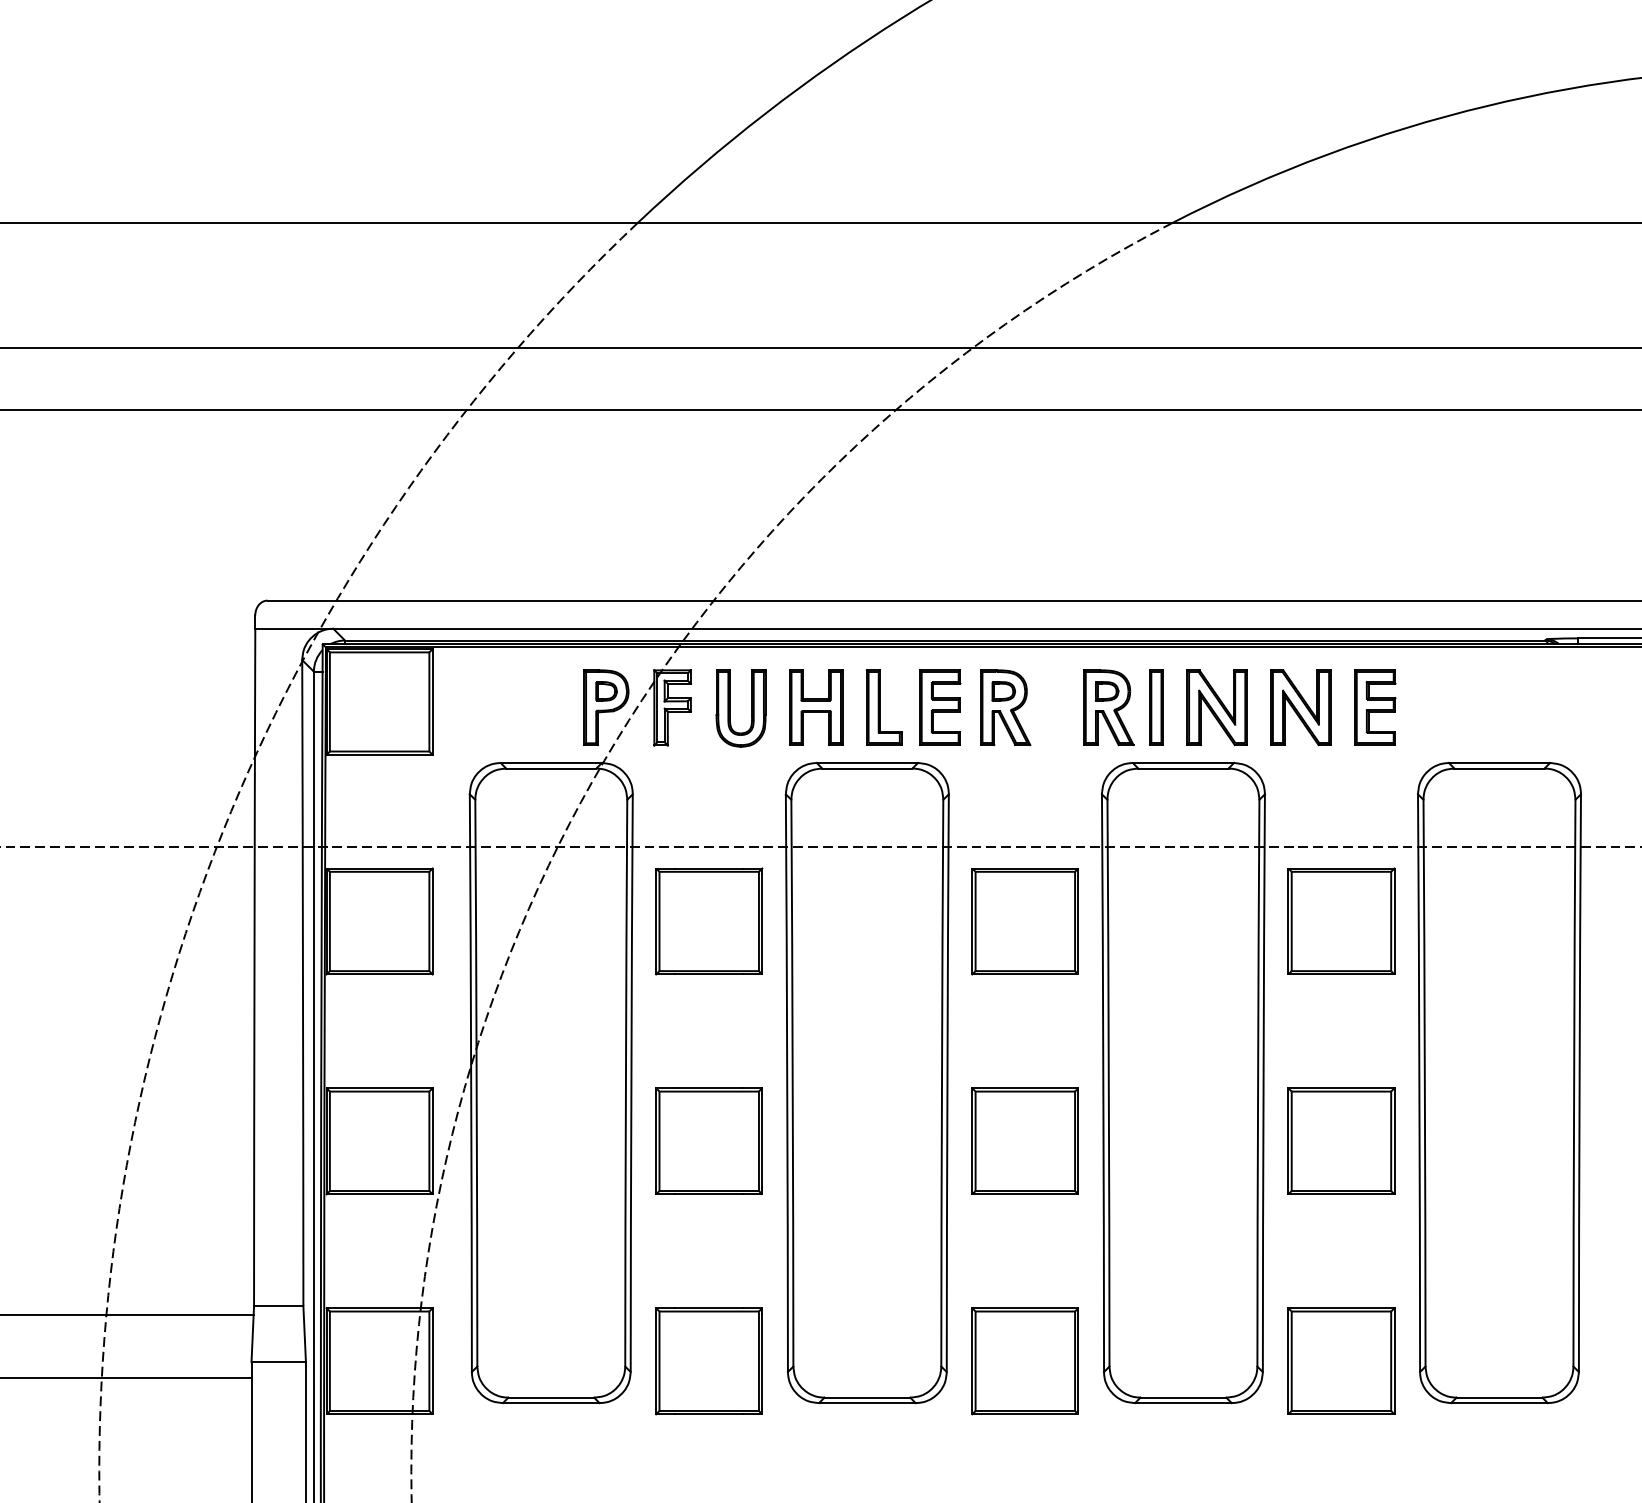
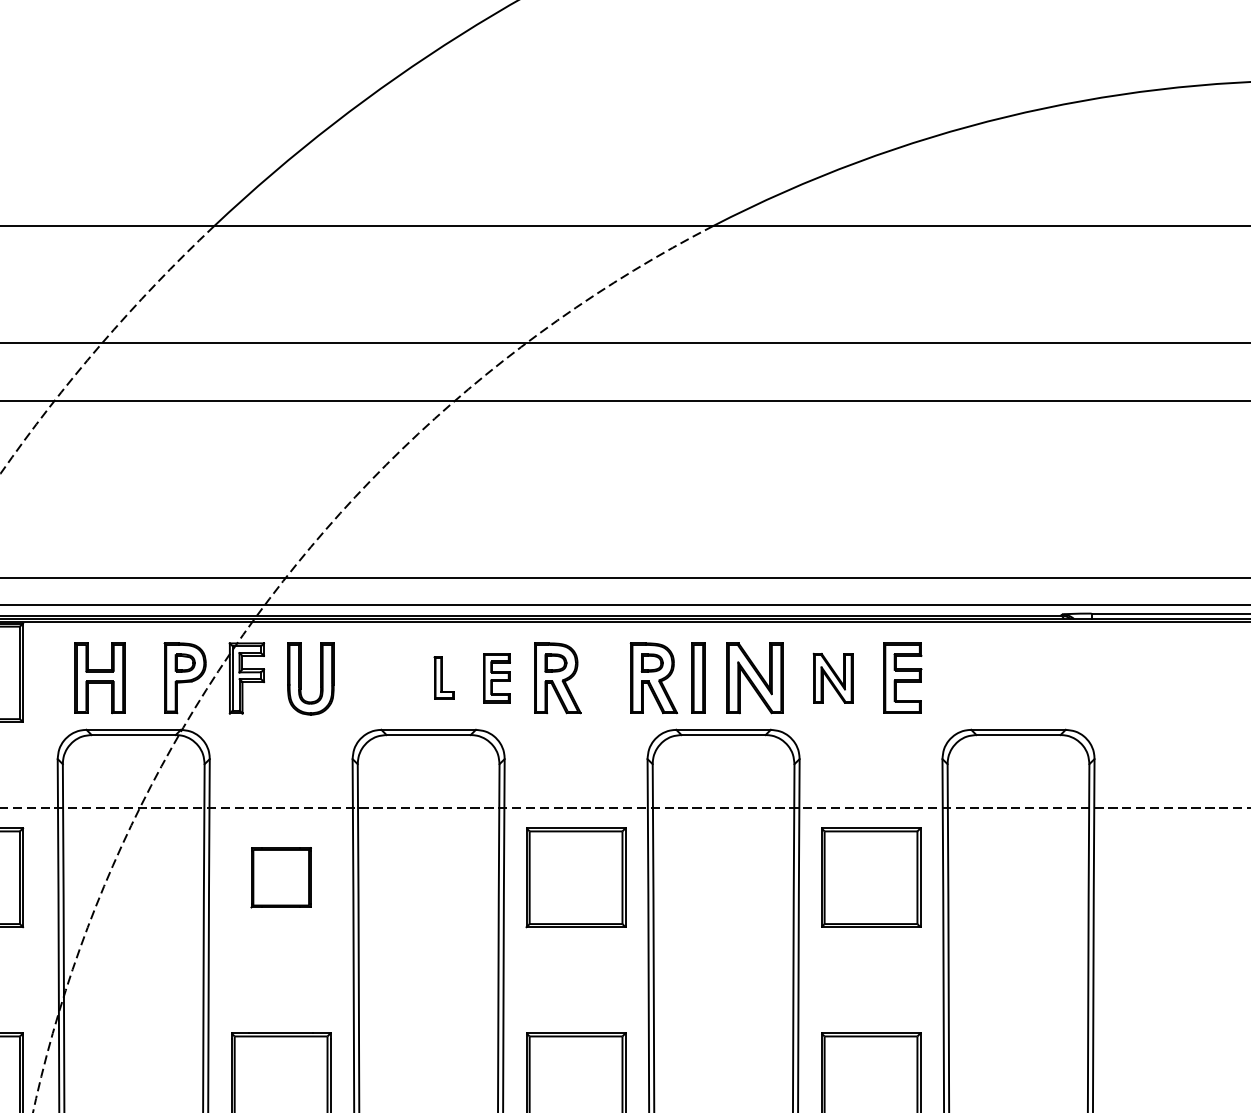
part: (816, 707) -> (100, 678), moved
part: (883, 707) -> (443, 678), size x0.6
part: (940, 707) -> (496, 678), size x0.7
part: (1300, 707) -> (832, 678), size x0.7
part: (709, 921) -> (281, 877), size x0.6

